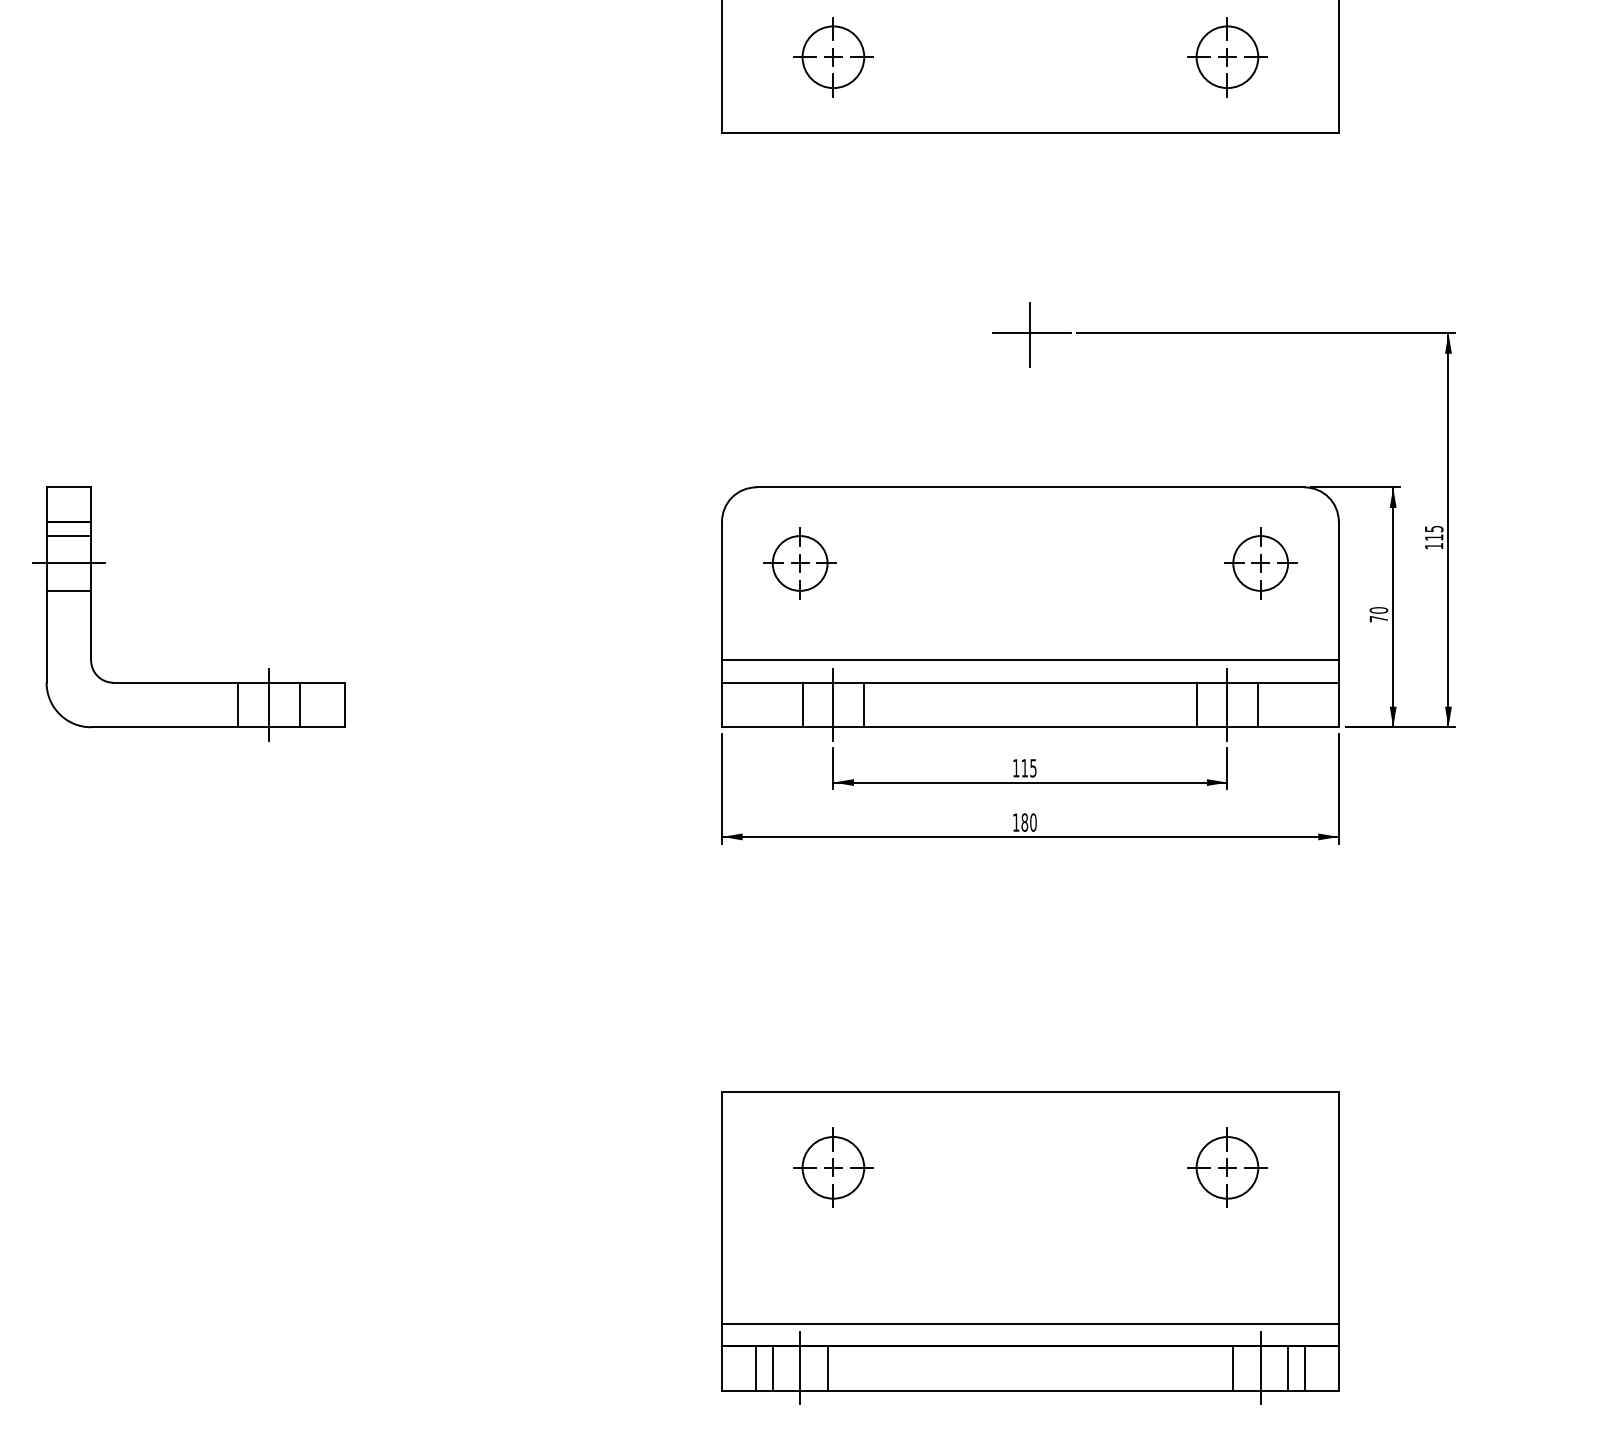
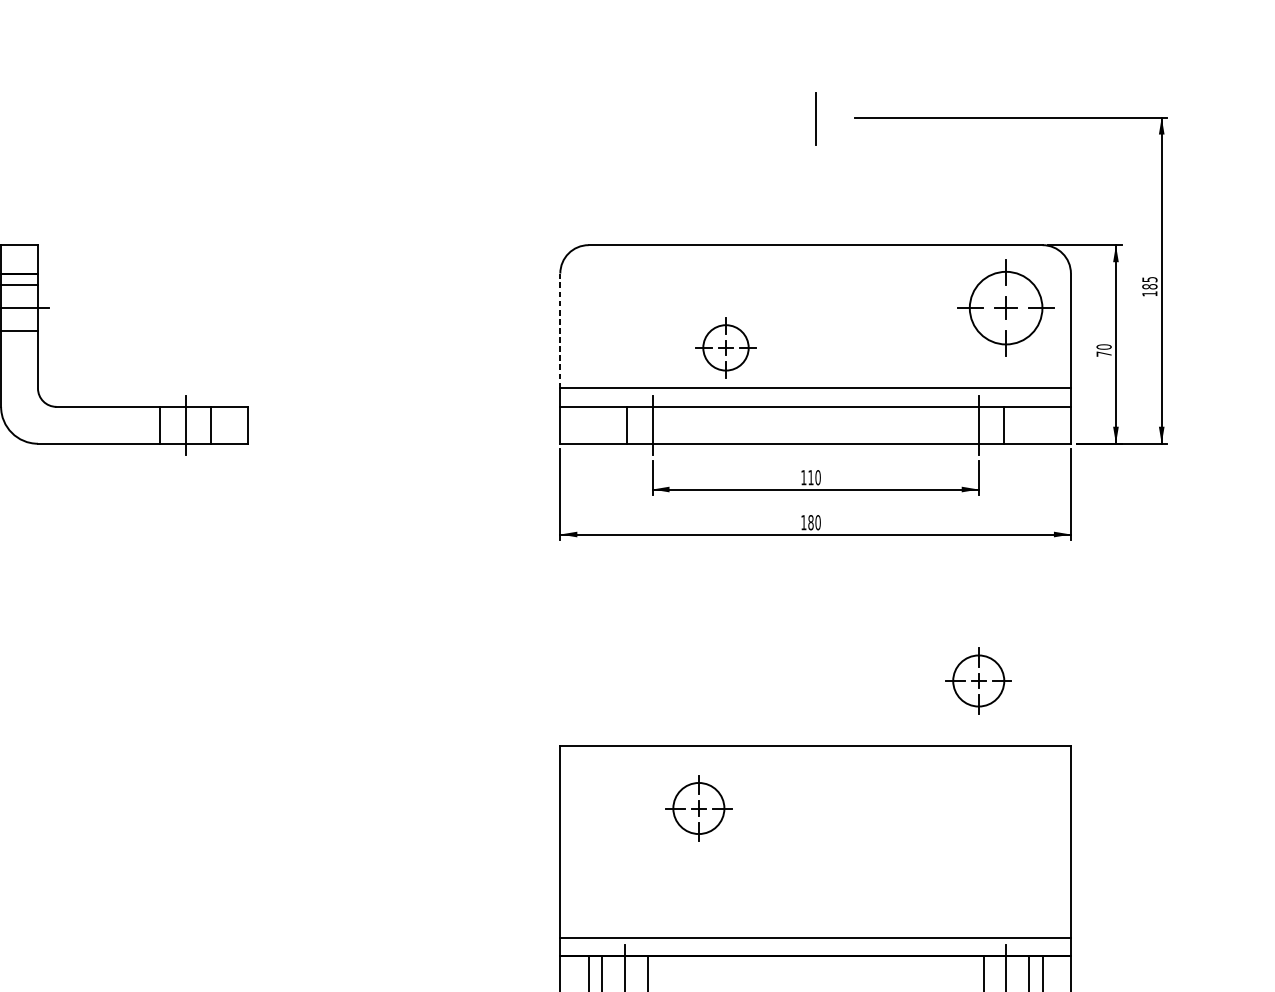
line: (1031, 333) -> (816, 117), removed
text: (1433, 537) -> (1149, 286), 115 -> 185
part: (799, 563) -> (725, 347), moved
part: (1260, 563) -> (1006, 308), size x1.6
line: (722, 590) -> (560, 330), solid -> dashed
line: (864, 704) -> (678, 424), removed
line: (1196, 704) -> (953, 424), removed
text: (1033, 768) -> (818, 477), 115 -> 110
part: (833, 1167) -> (698, 808), moved
part: (1227, 1167) -> (978, 680), moved

